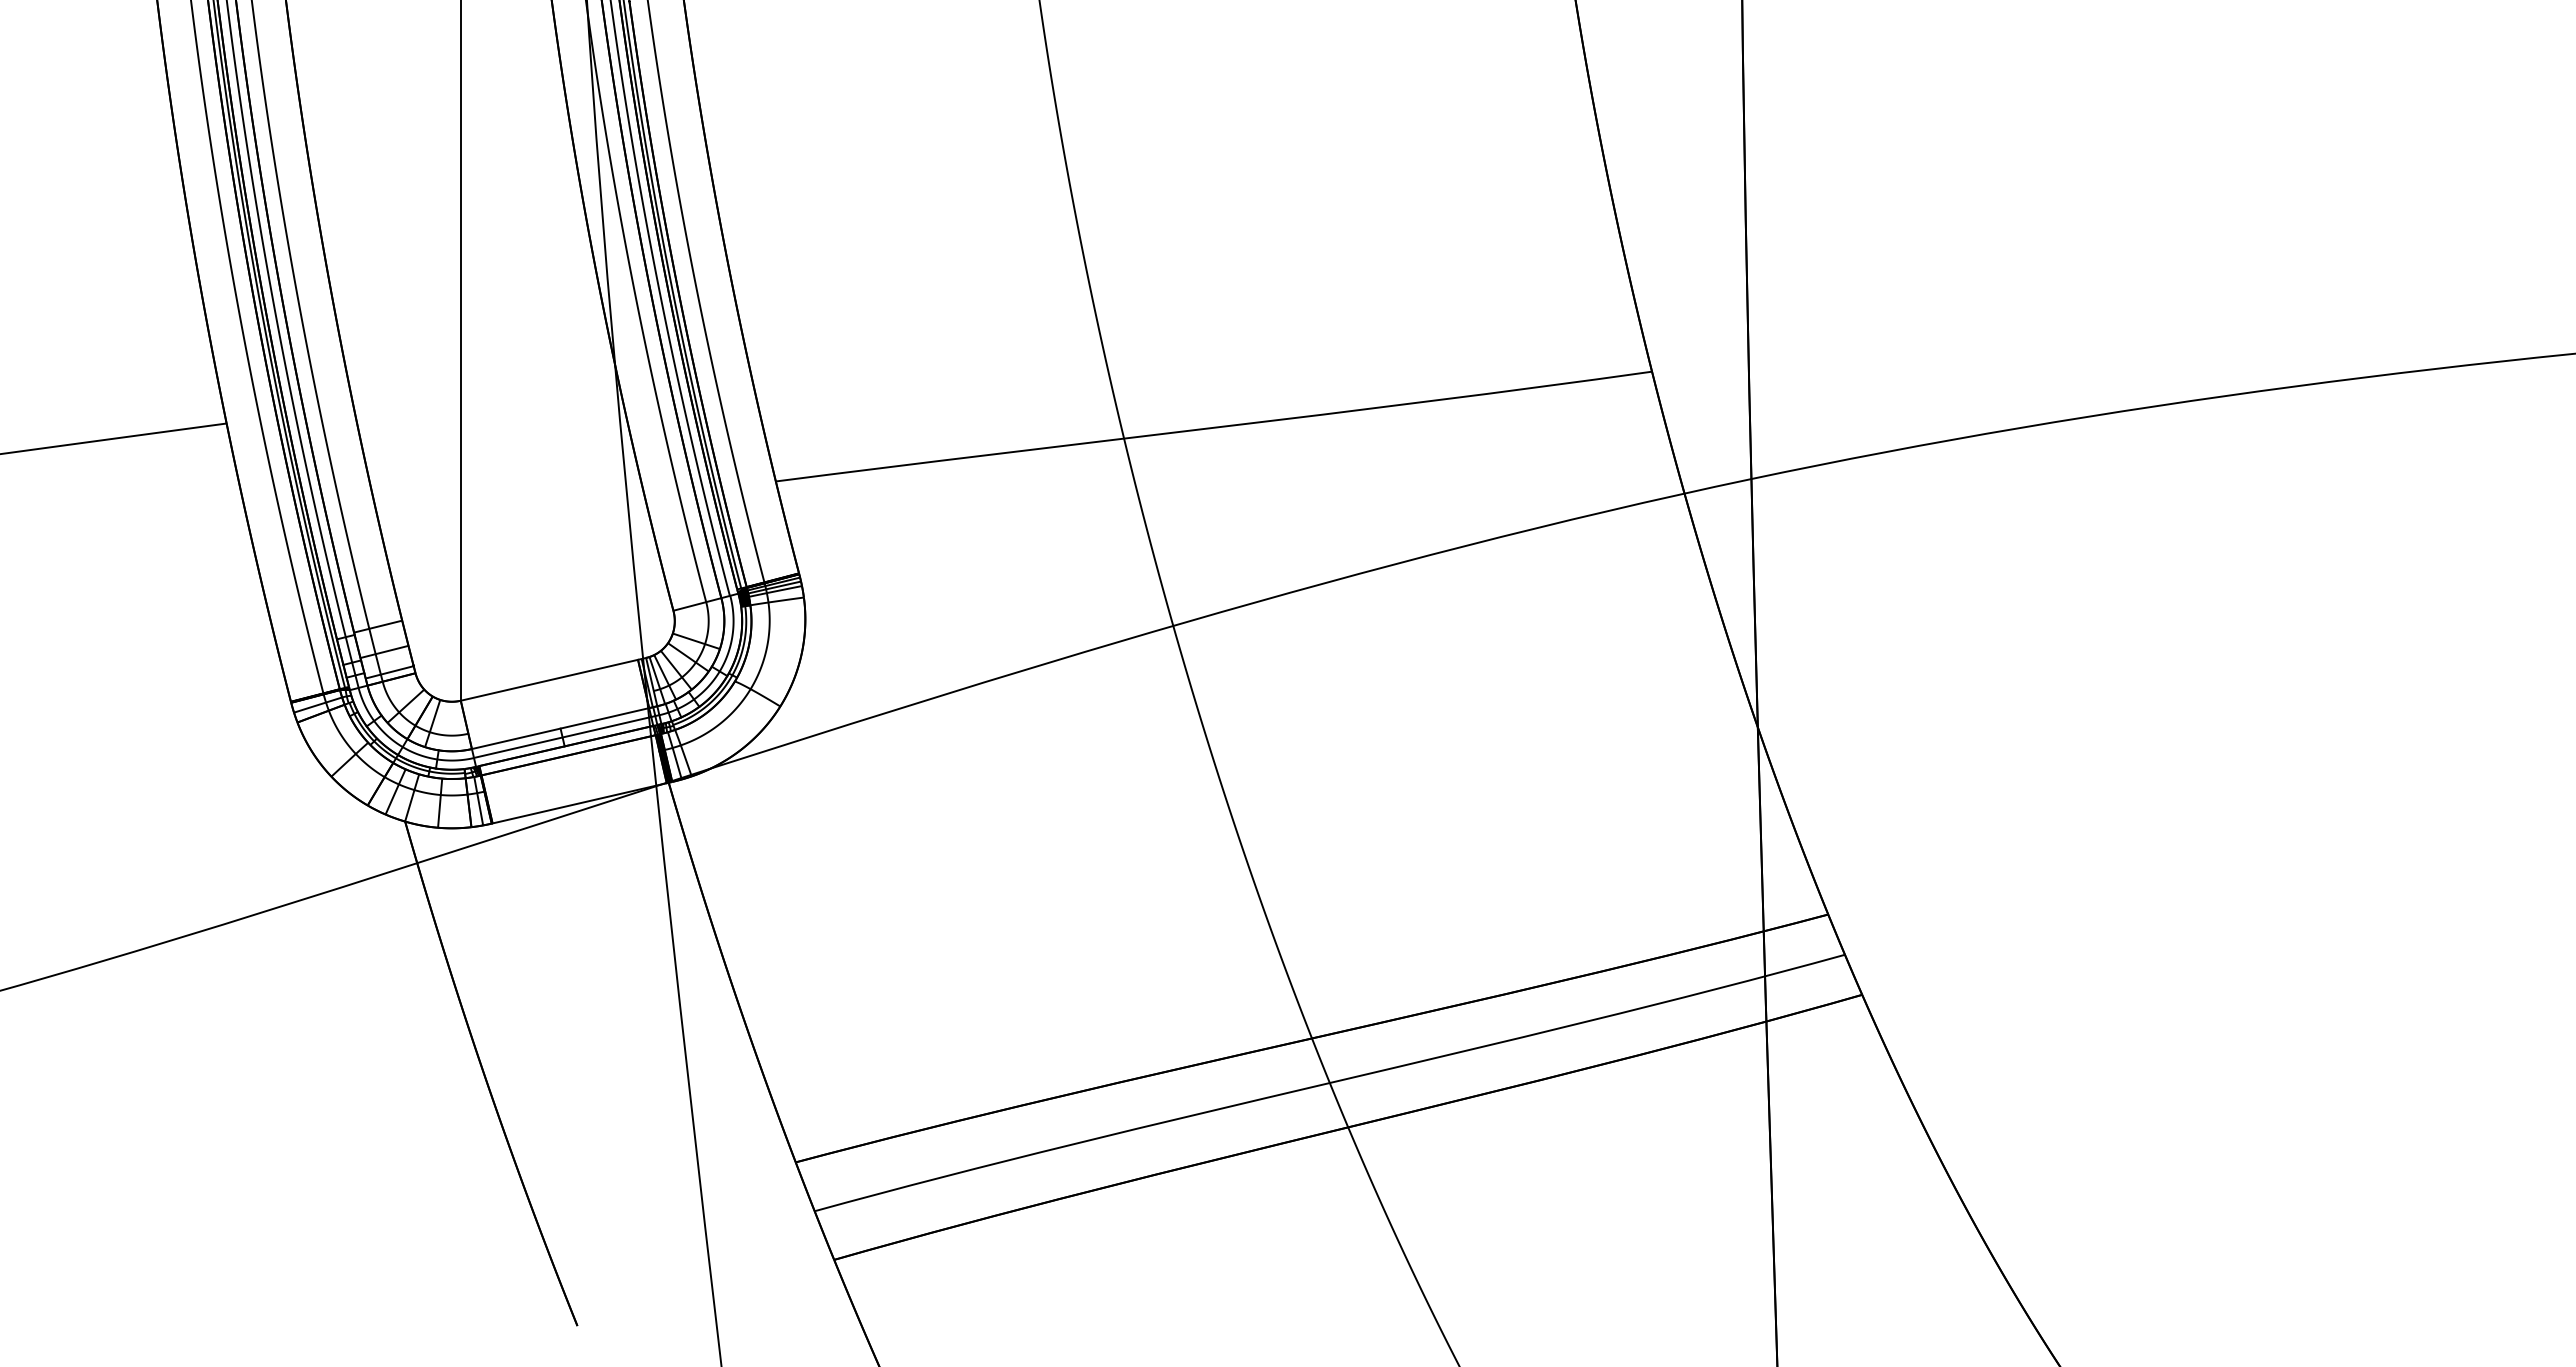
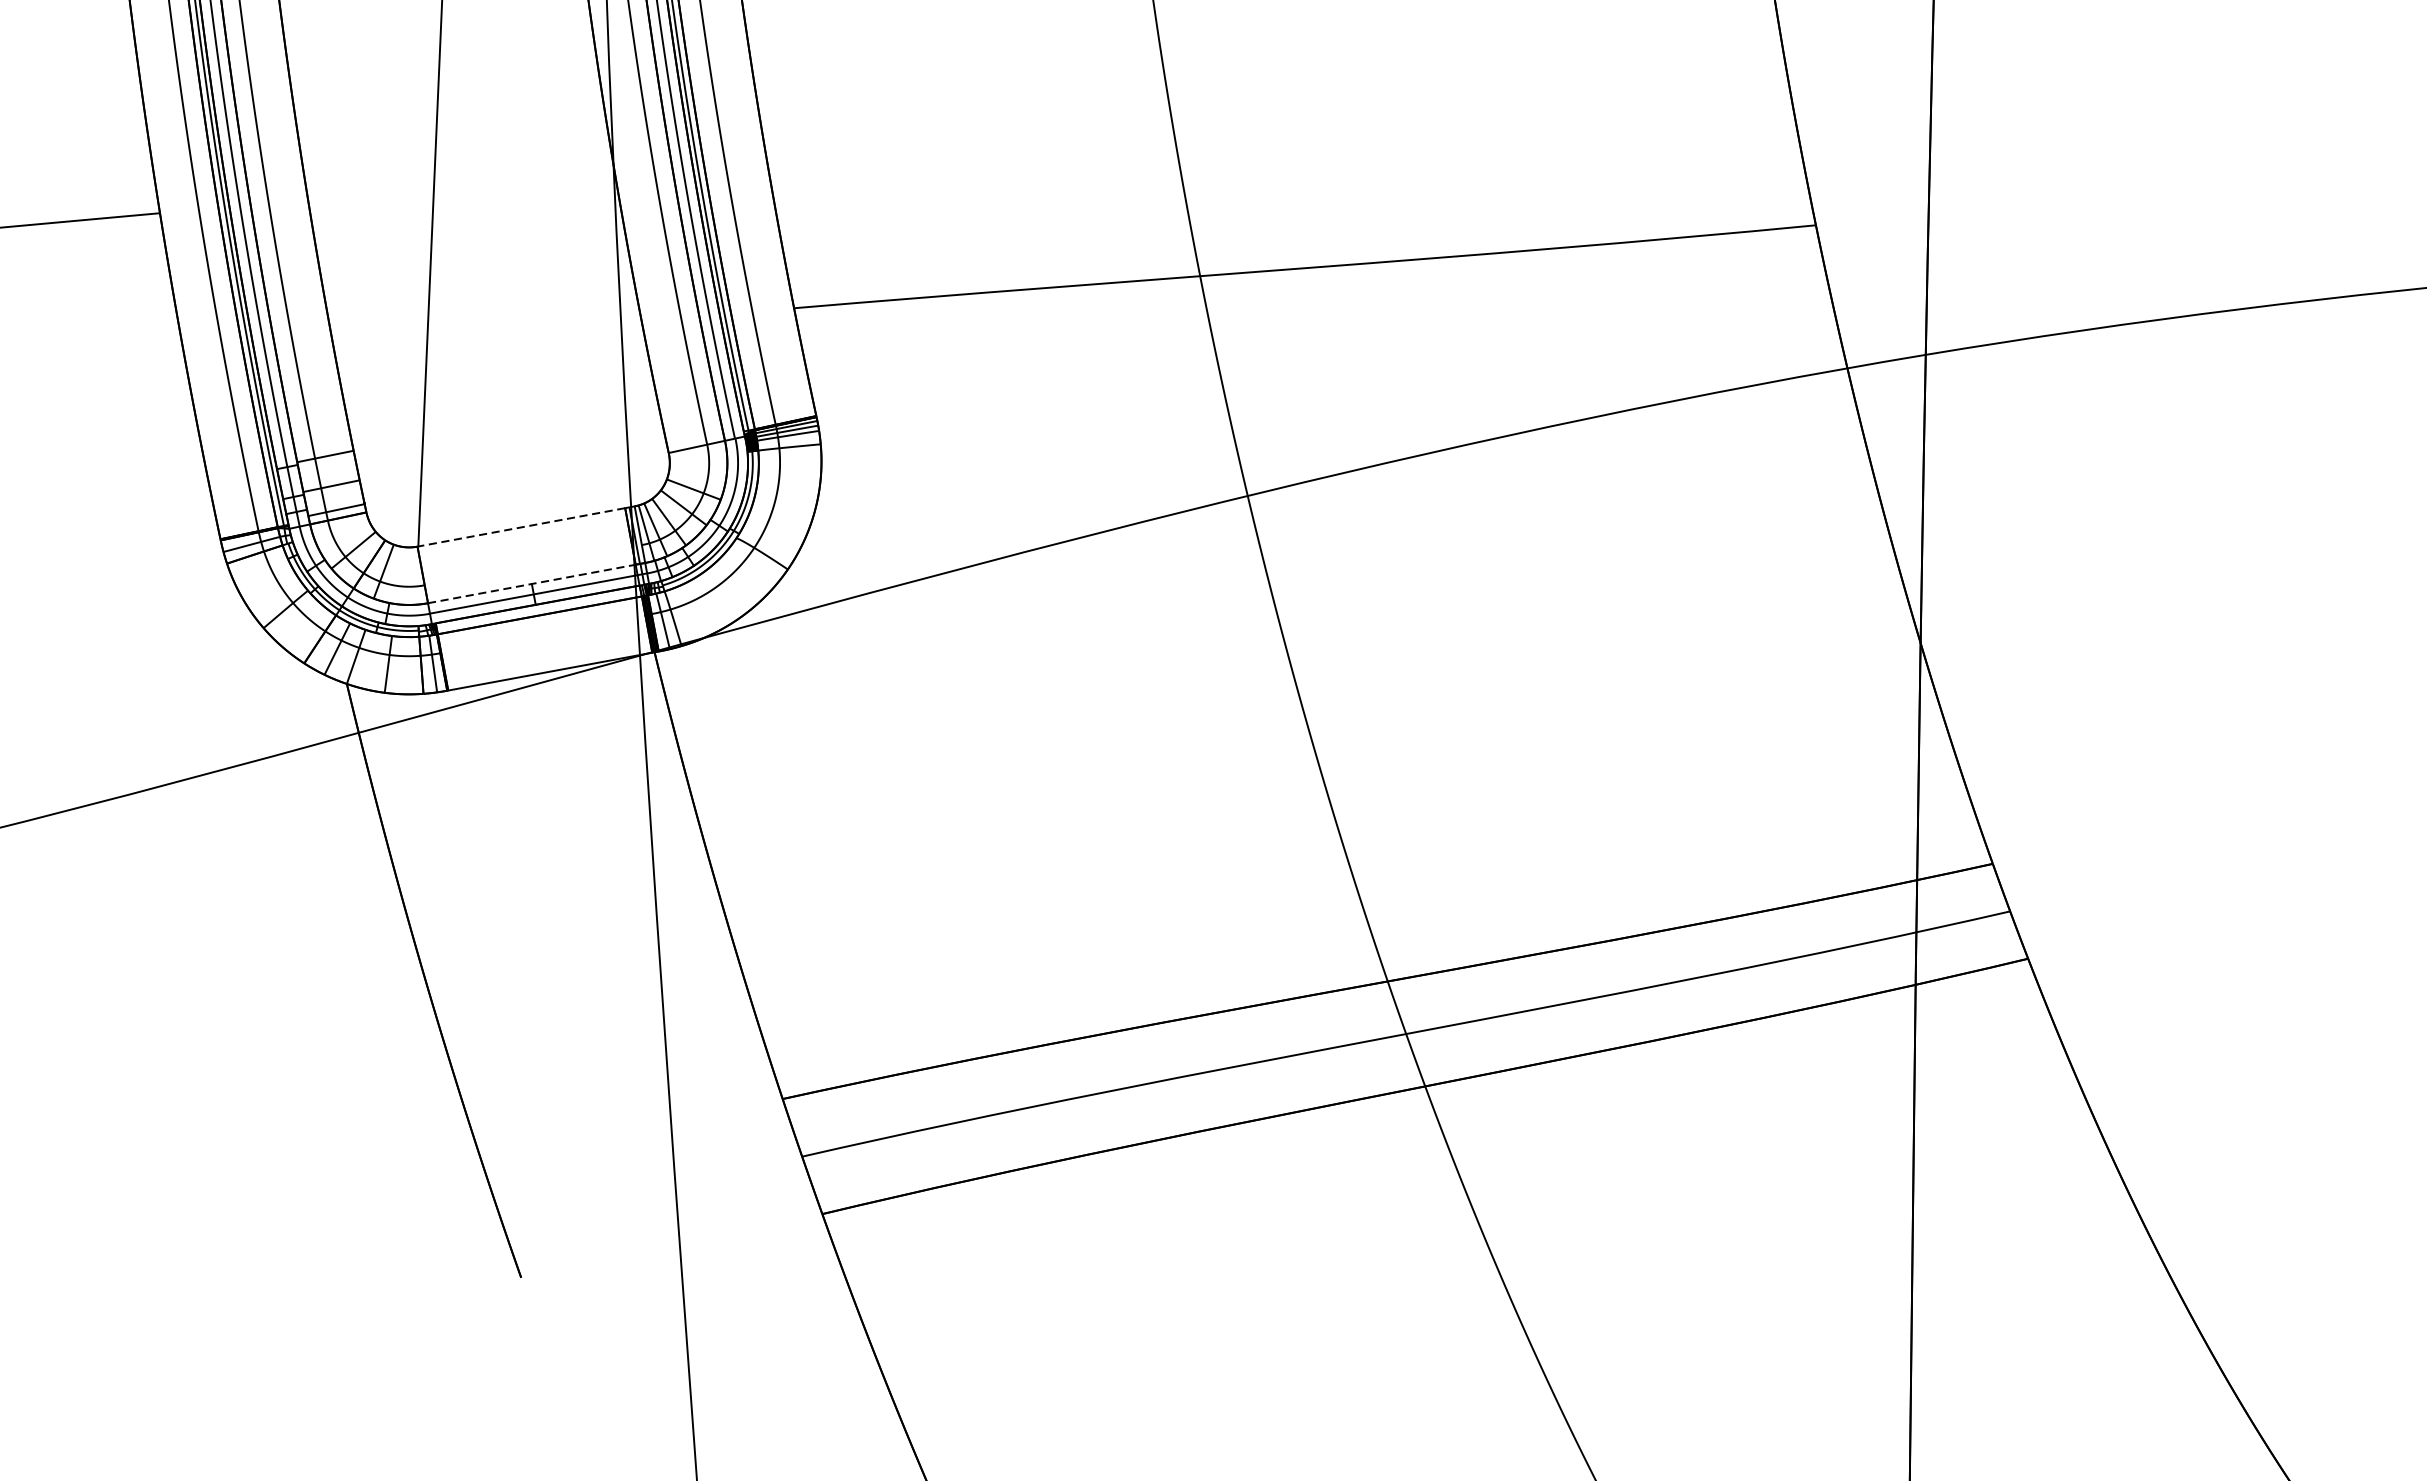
line: (549, 680) -> (521, 527), solid -> dashed
line: (560, 728) -> (531, 583), solid -> dashed

